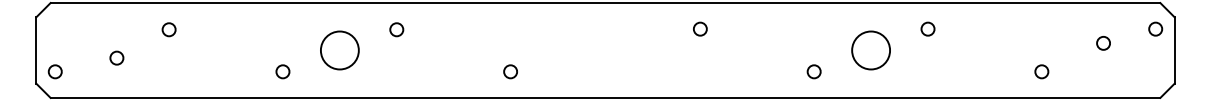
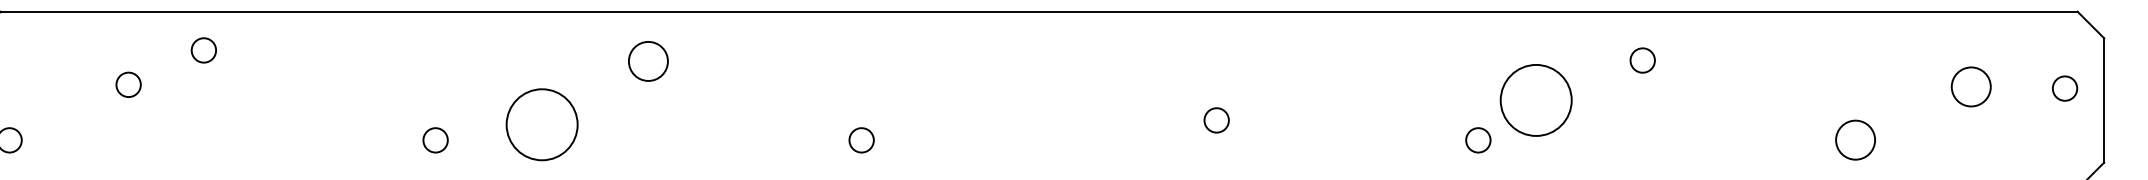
circle: (700, 28) -> (1216, 119), moved
circle: (1155, 28) -> (2064, 87), moved
circle: (168, 29) -> (202, 49), moved
circle: (396, 29) -> (648, 61), size x1.6
circle: (1103, 43) -> (1971, 87), size x1.6
circle: (339, 50) -> (541, 124), moved
circle: (116, 57) -> (127, 83), moved
circle: (813, 71) -> (1477, 139), moved
circle: (1041, 71) -> (1855, 139), size x1.6

